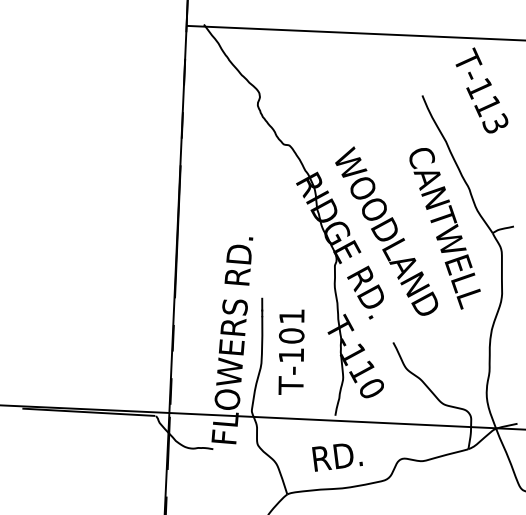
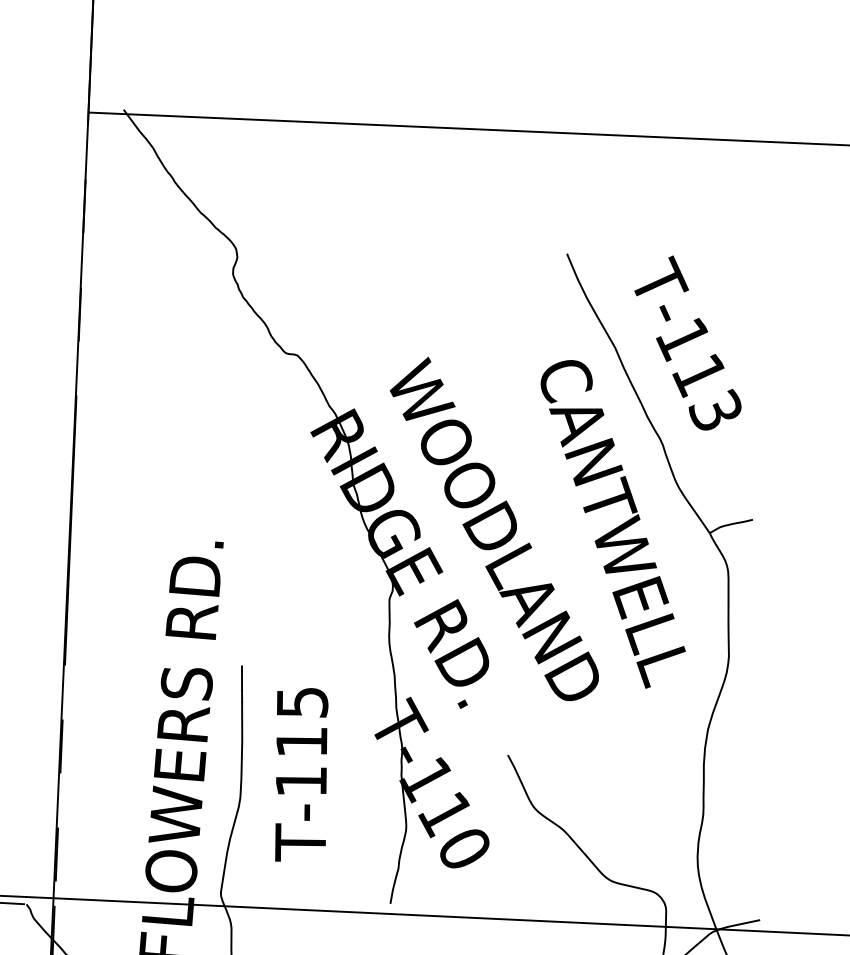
text: (481, 90) -> (687, 343), moved
text: (291, 326) -> (301, 722), T-101 -> T-115

